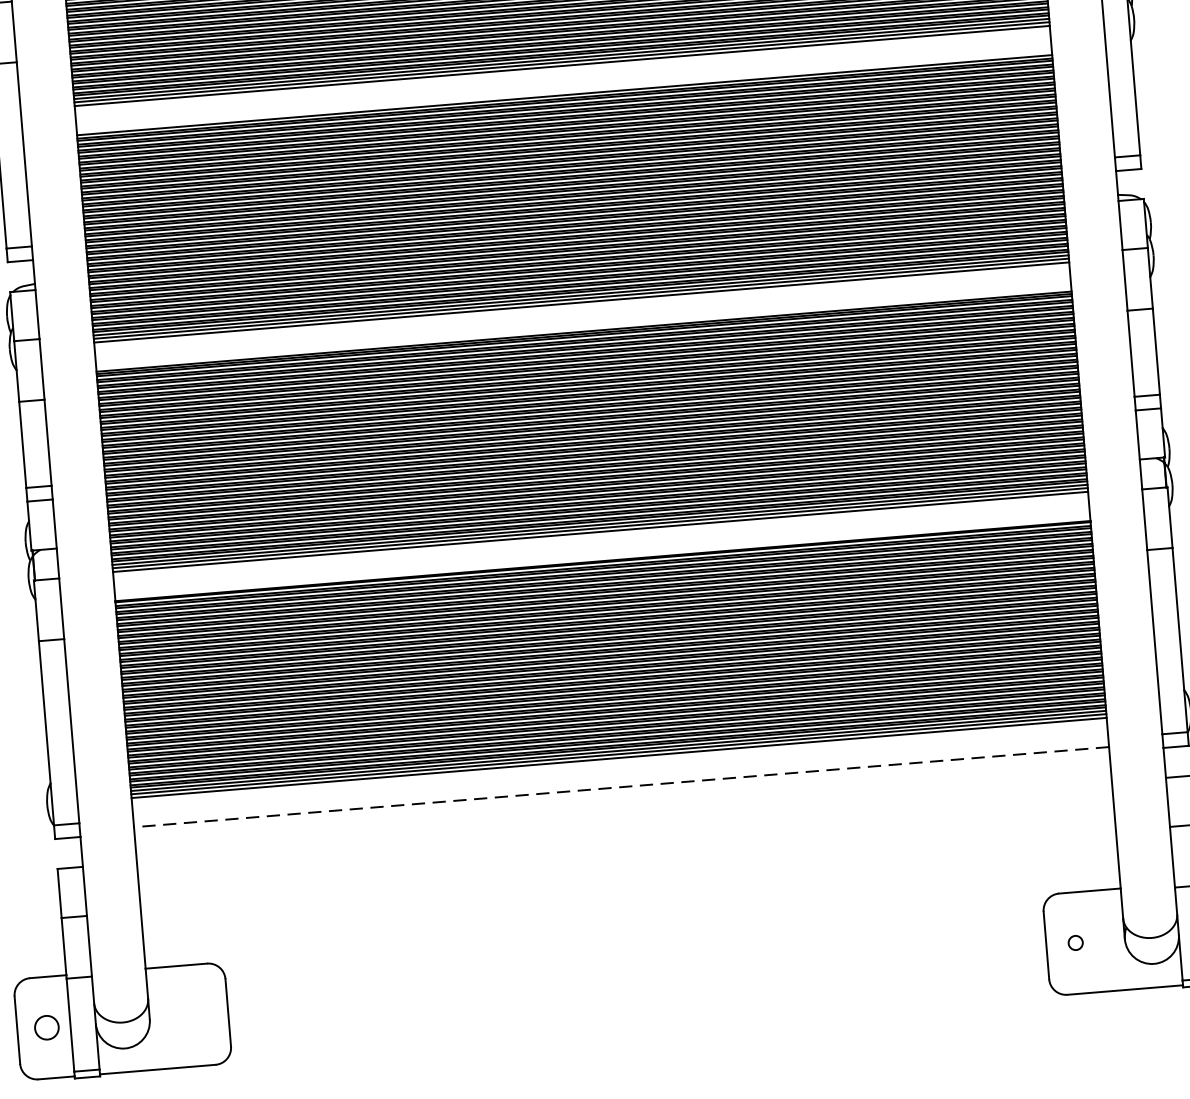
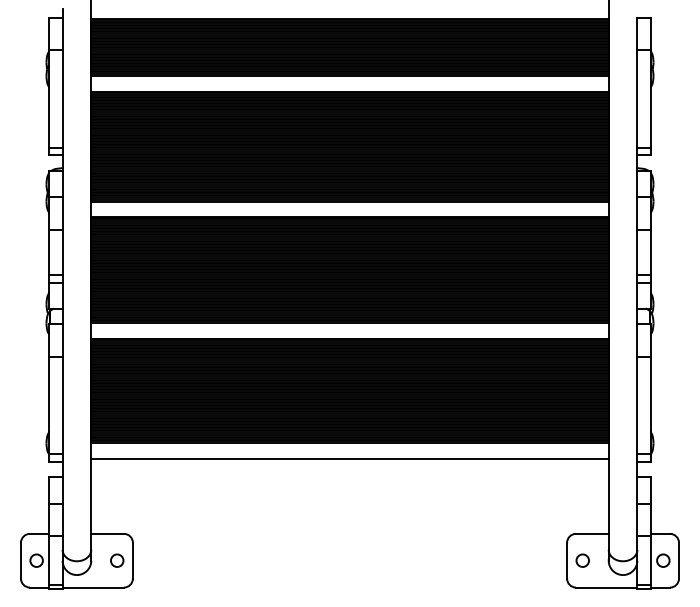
line: (622, 786) -> (350, 458), dashed -> solid
circle: (1075, 942) -> (582, 560), size x1.67
circle: (199, 1014) -> (117, 560), added

